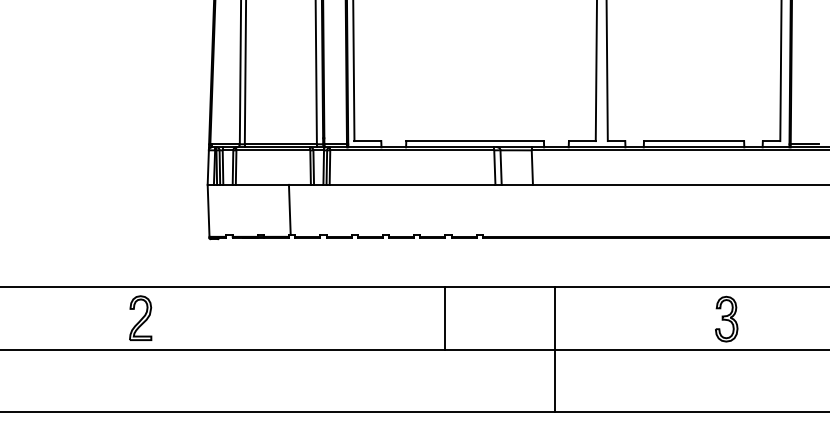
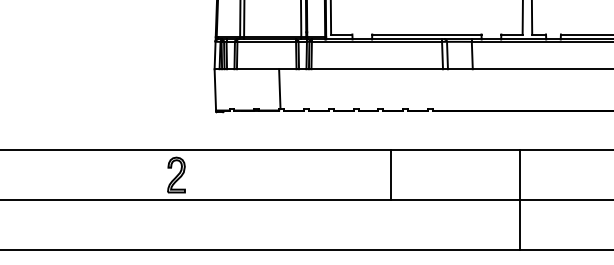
part: (140, 317) -> (176, 174), moved
line: (445, 317) -> (391, 174), moved
line: (554, 349) -> (519, 199), moved

